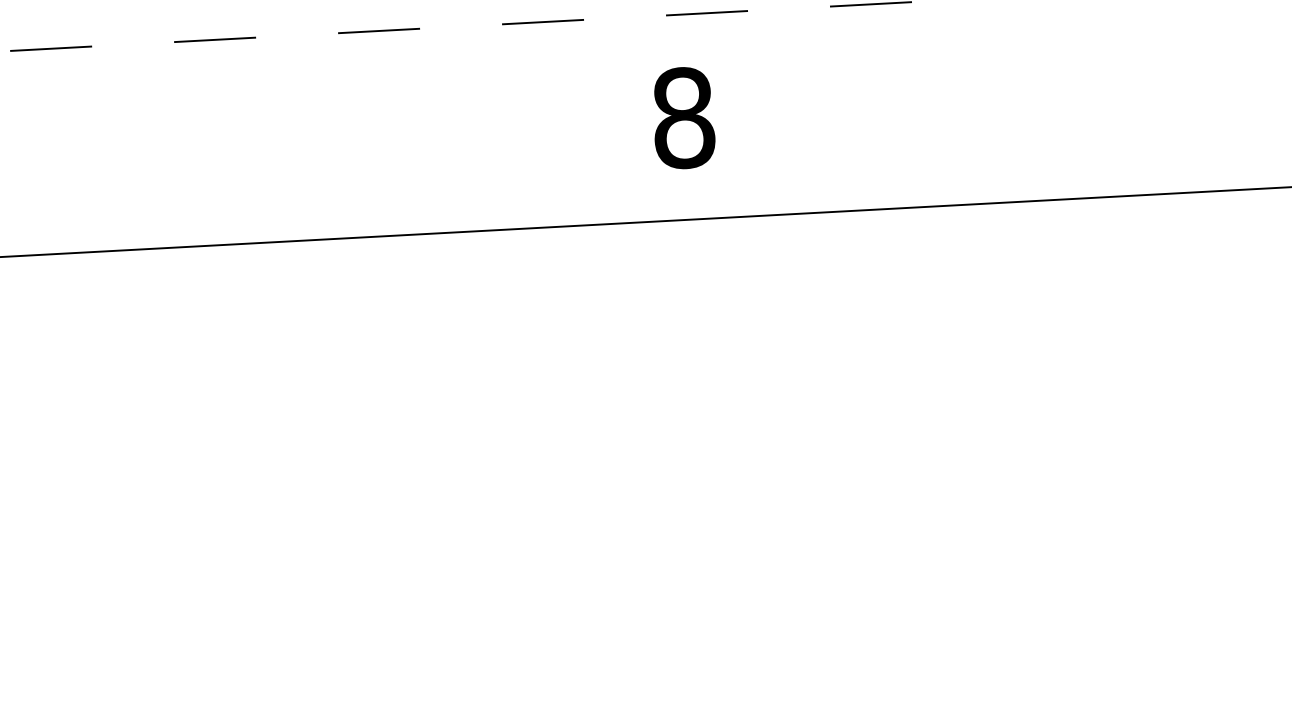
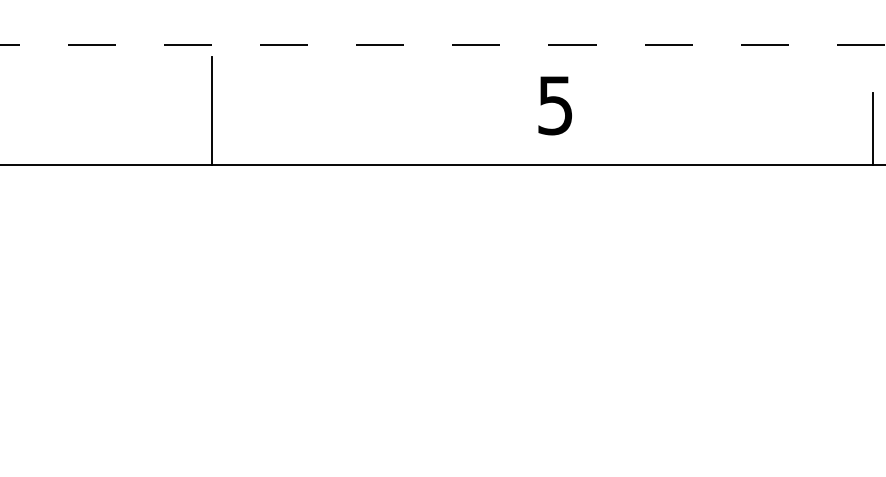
text: (683, 118) -> (555, 105), 8 -> 5
line: (1226, 129) -> (872, 129), added
line: (97, 158) -> (211, 110), added

